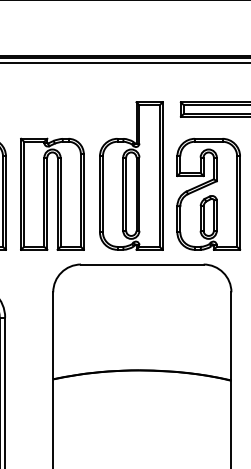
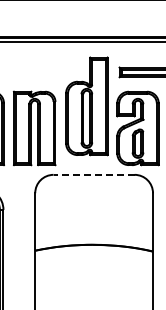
part: (130, 176) -> (86, 106), moved
line: (142, 264) -> (94, 174), solid -> dashed

